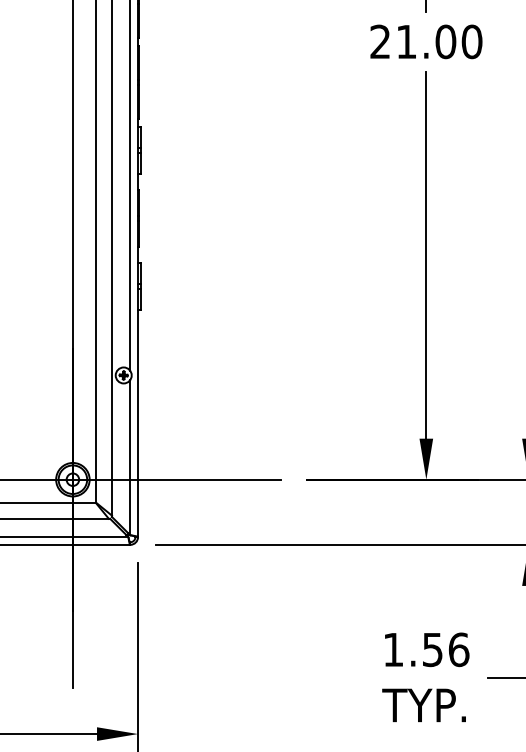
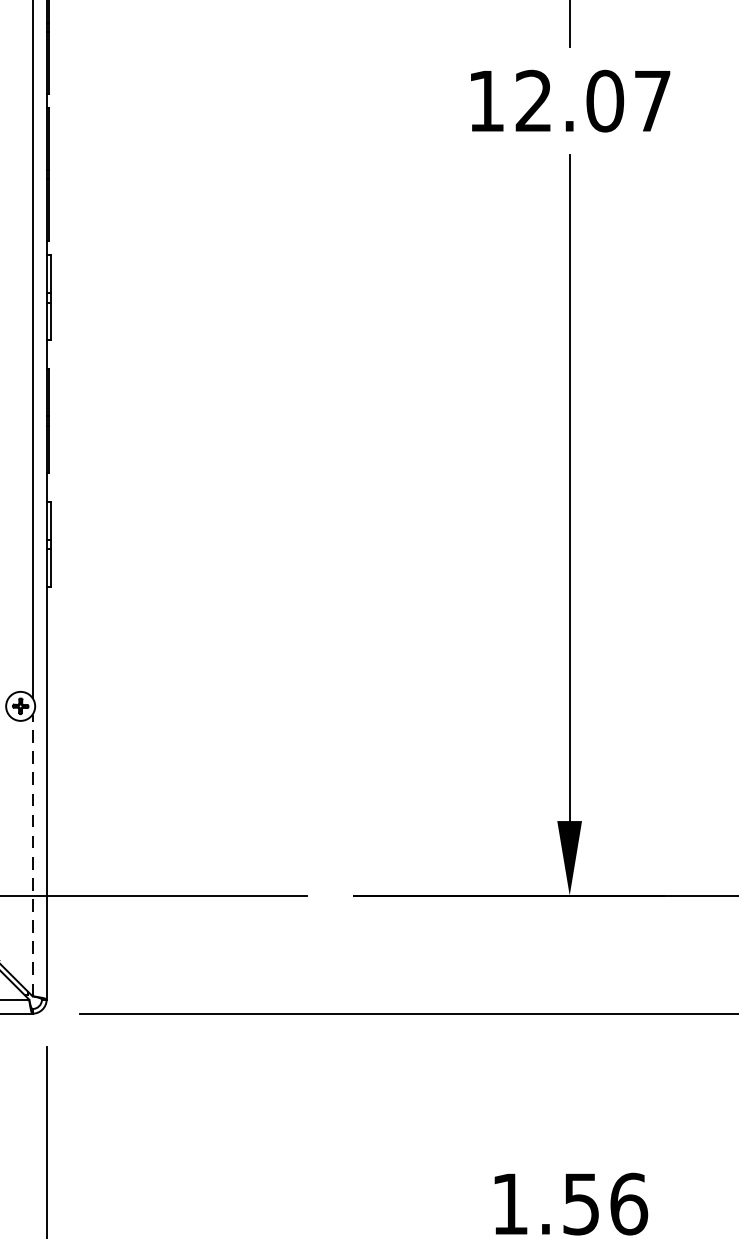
text: (426, 41) -> (569, 100), 21.00 -> 12.07
line: (130, 457) -> (32, 855), solid -> dashed

